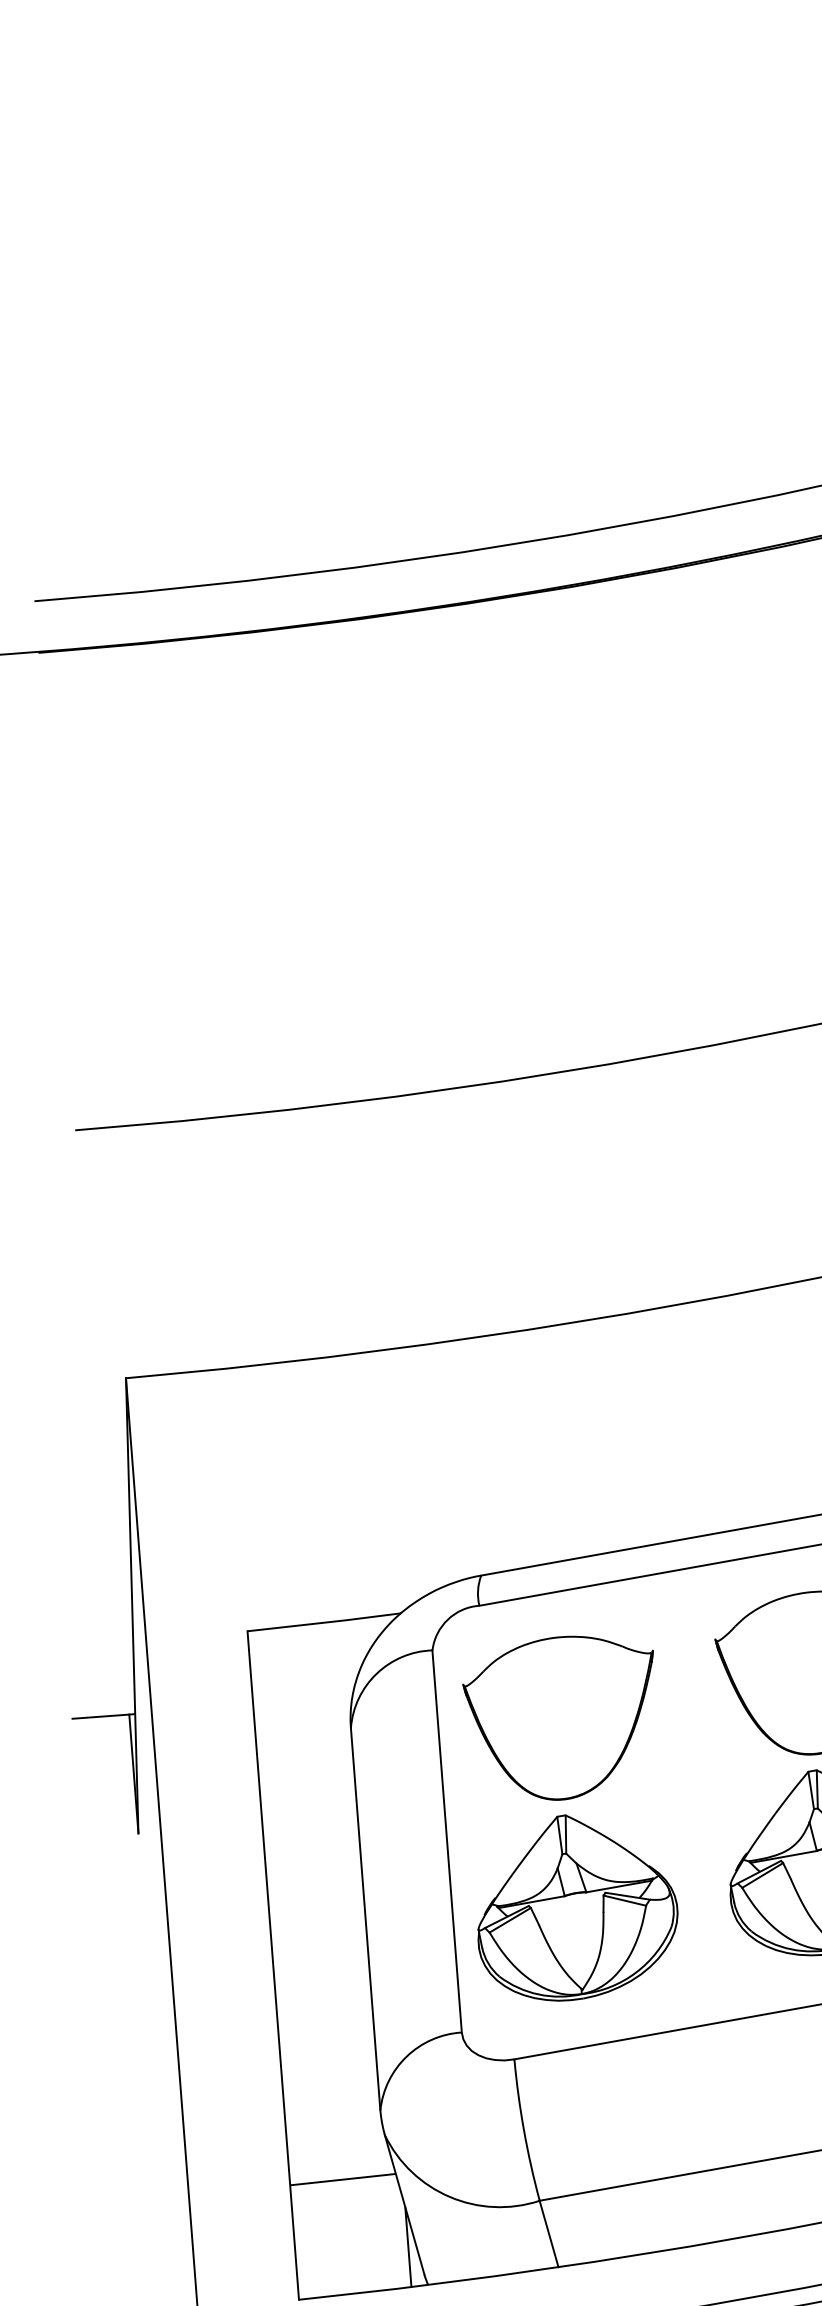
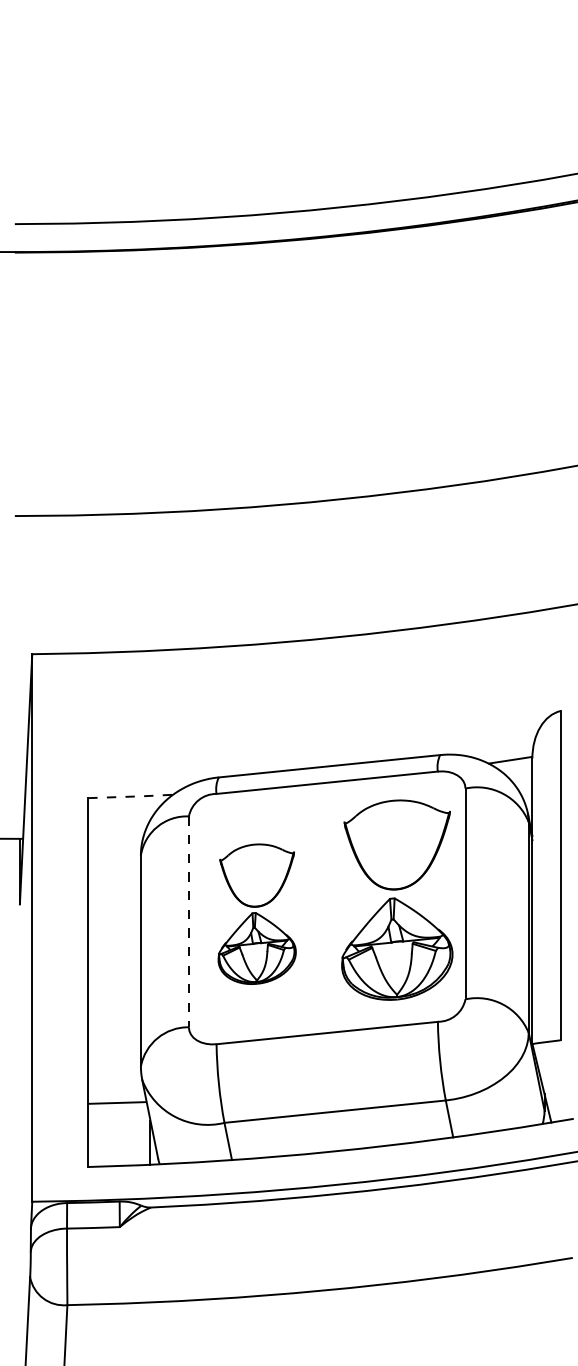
line: (325, 1622) -> (131, 796), solid -> dashed
part: (570, 1816) -> (257, 913), size x0.7
line: (446, 1842) -> (188, 922), solid -> dashed

